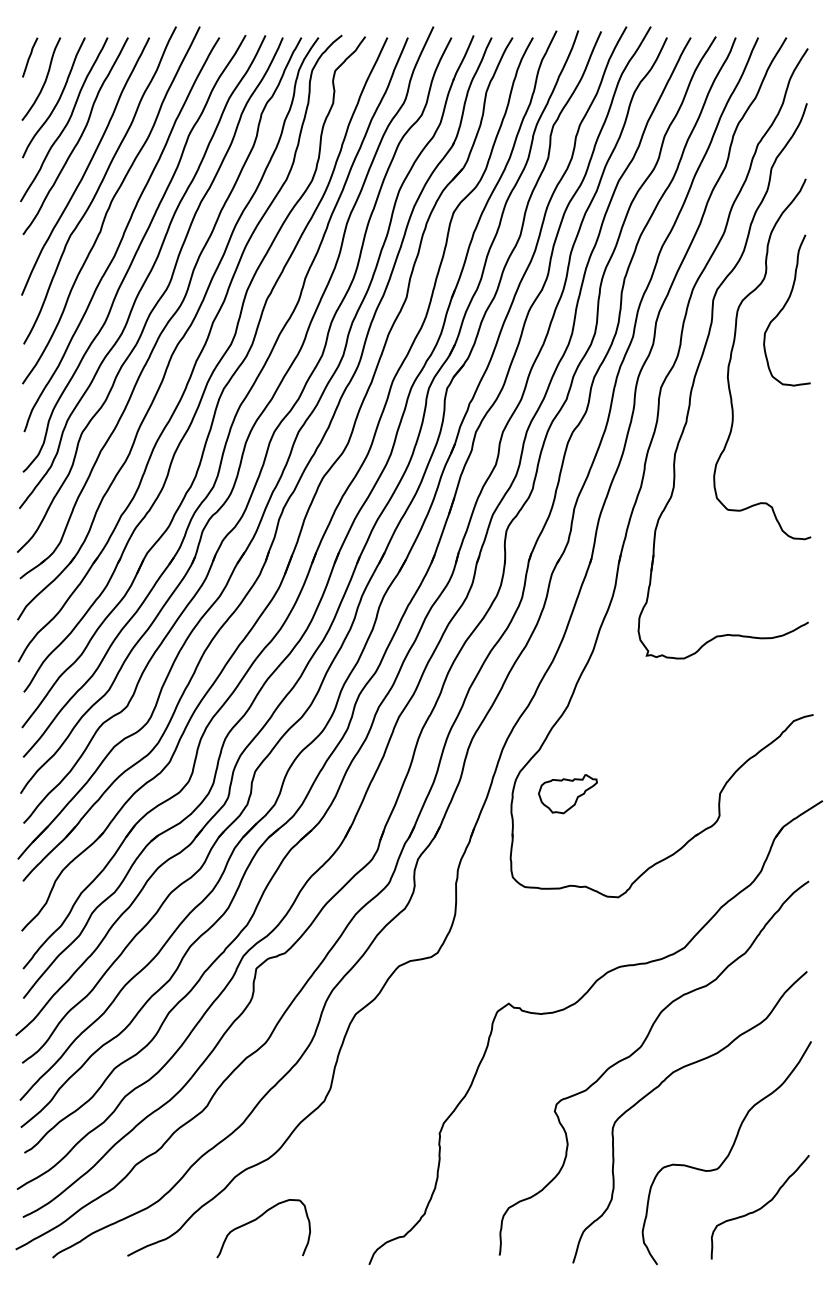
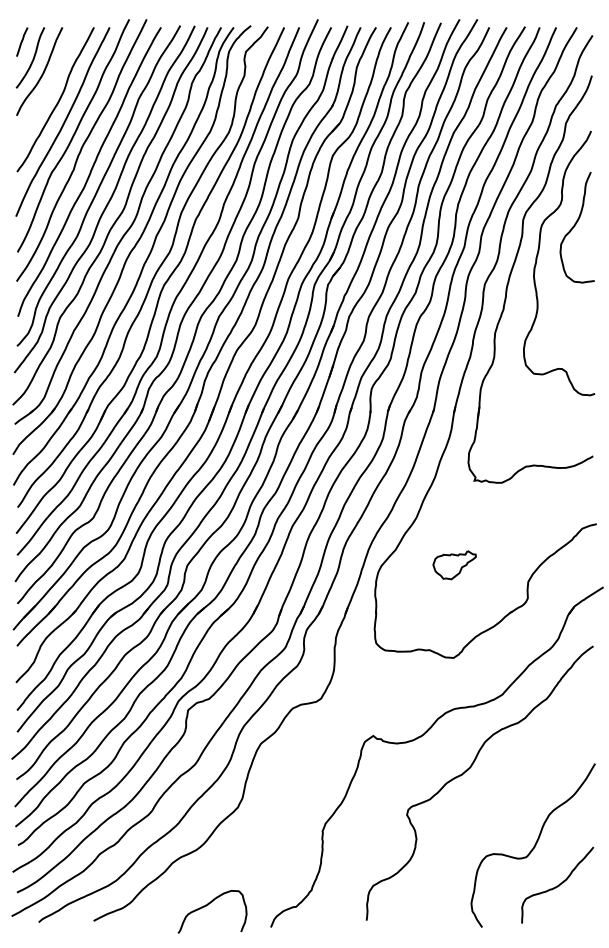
curve: (67, 120) -> (49, 88), removed
part: (567, 794) -> (454, 565), moved
curve: (659, 1087) -> (483, 797), removed
curve: (258, 1219) -> (208, 905), moved

